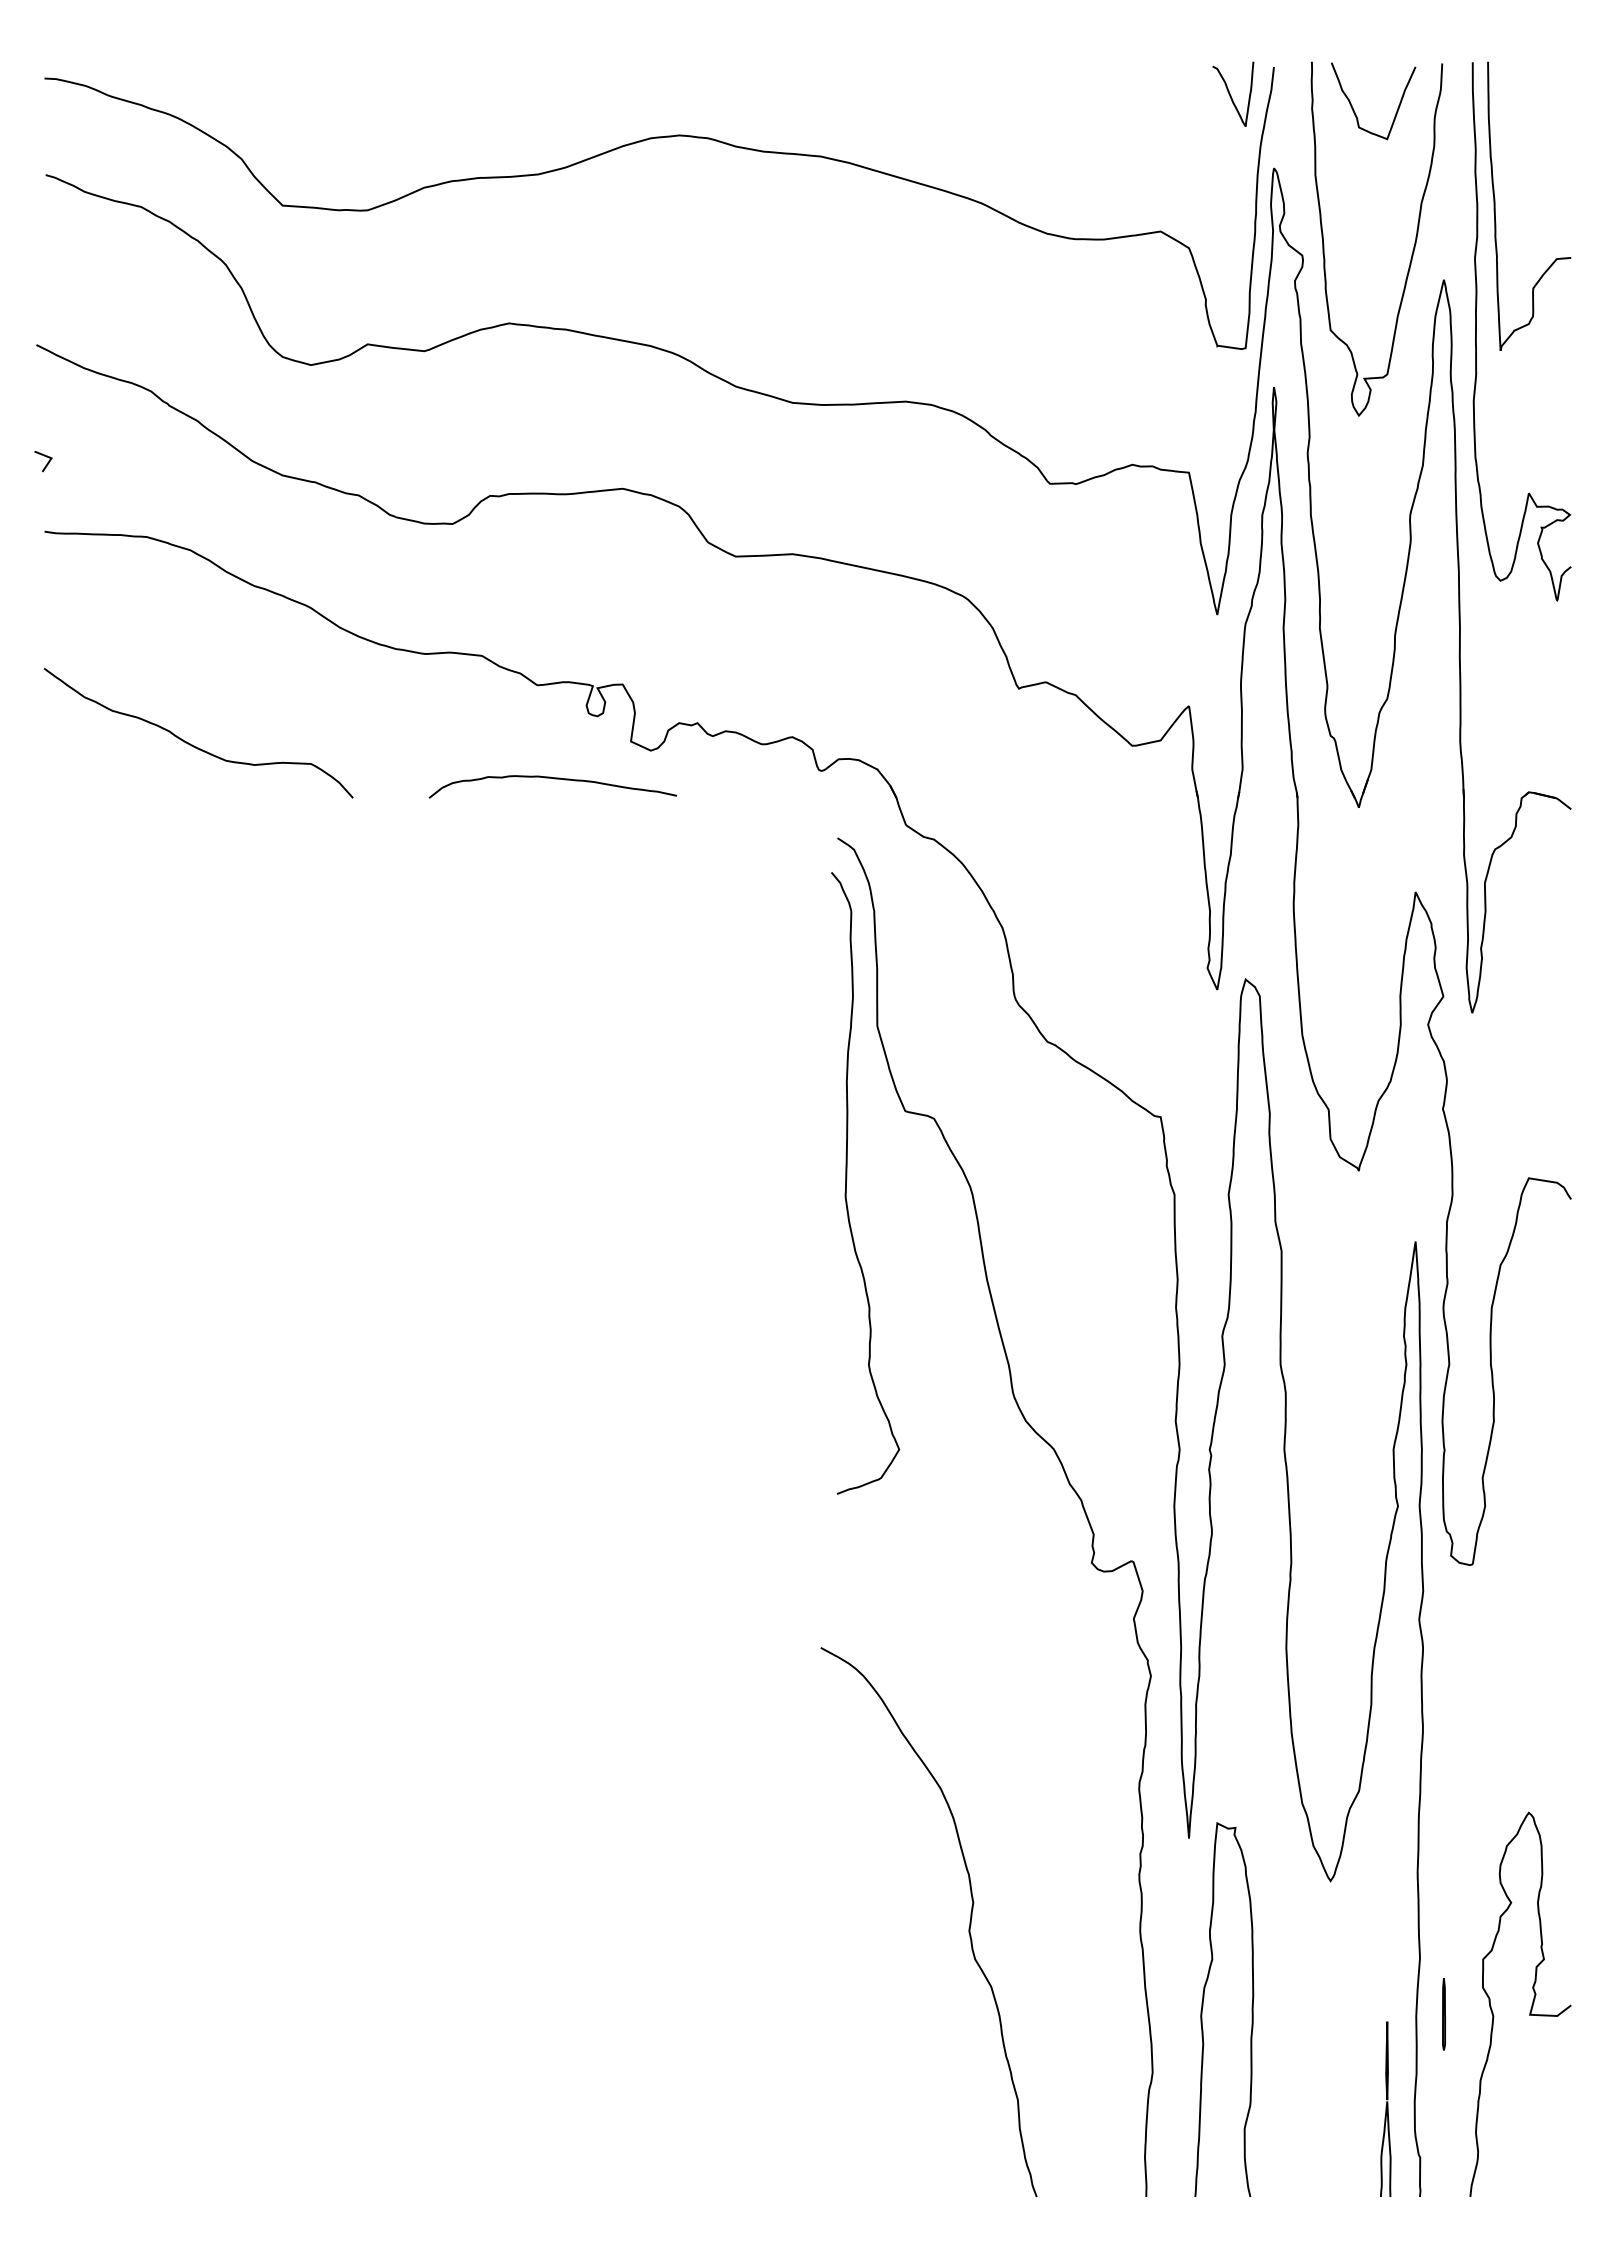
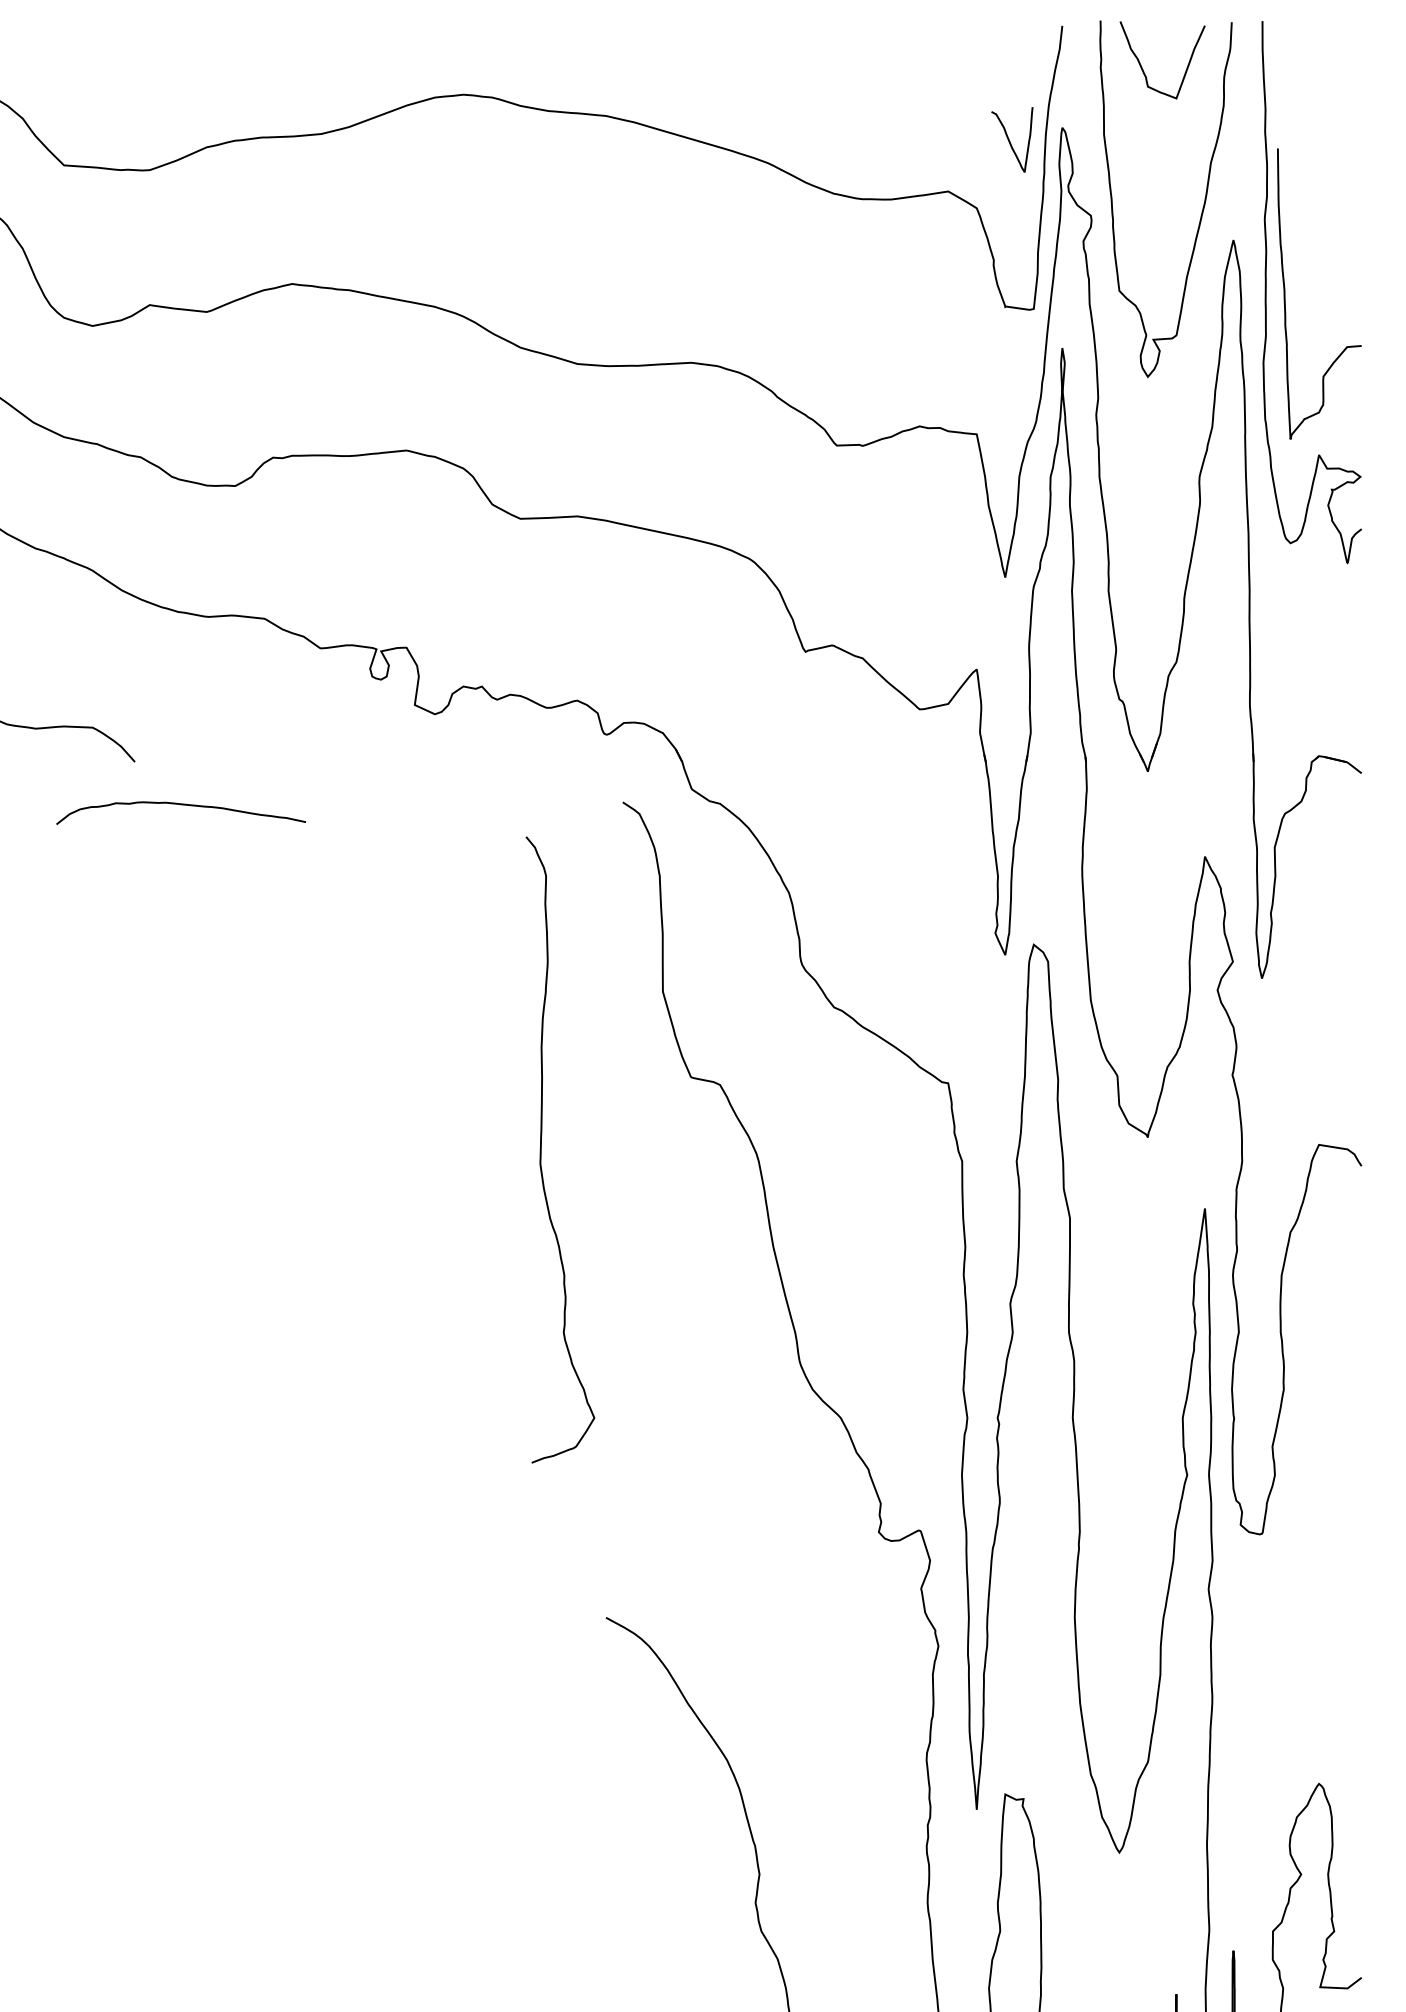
curve: (1231, 95) -> (1010, 141), moved
curve: (1495, 205) -> (1285, 293), moved
curve: (554, 779) -> (182, 805), moved
curve: (847, 1179) -> (542, 1146), moved

